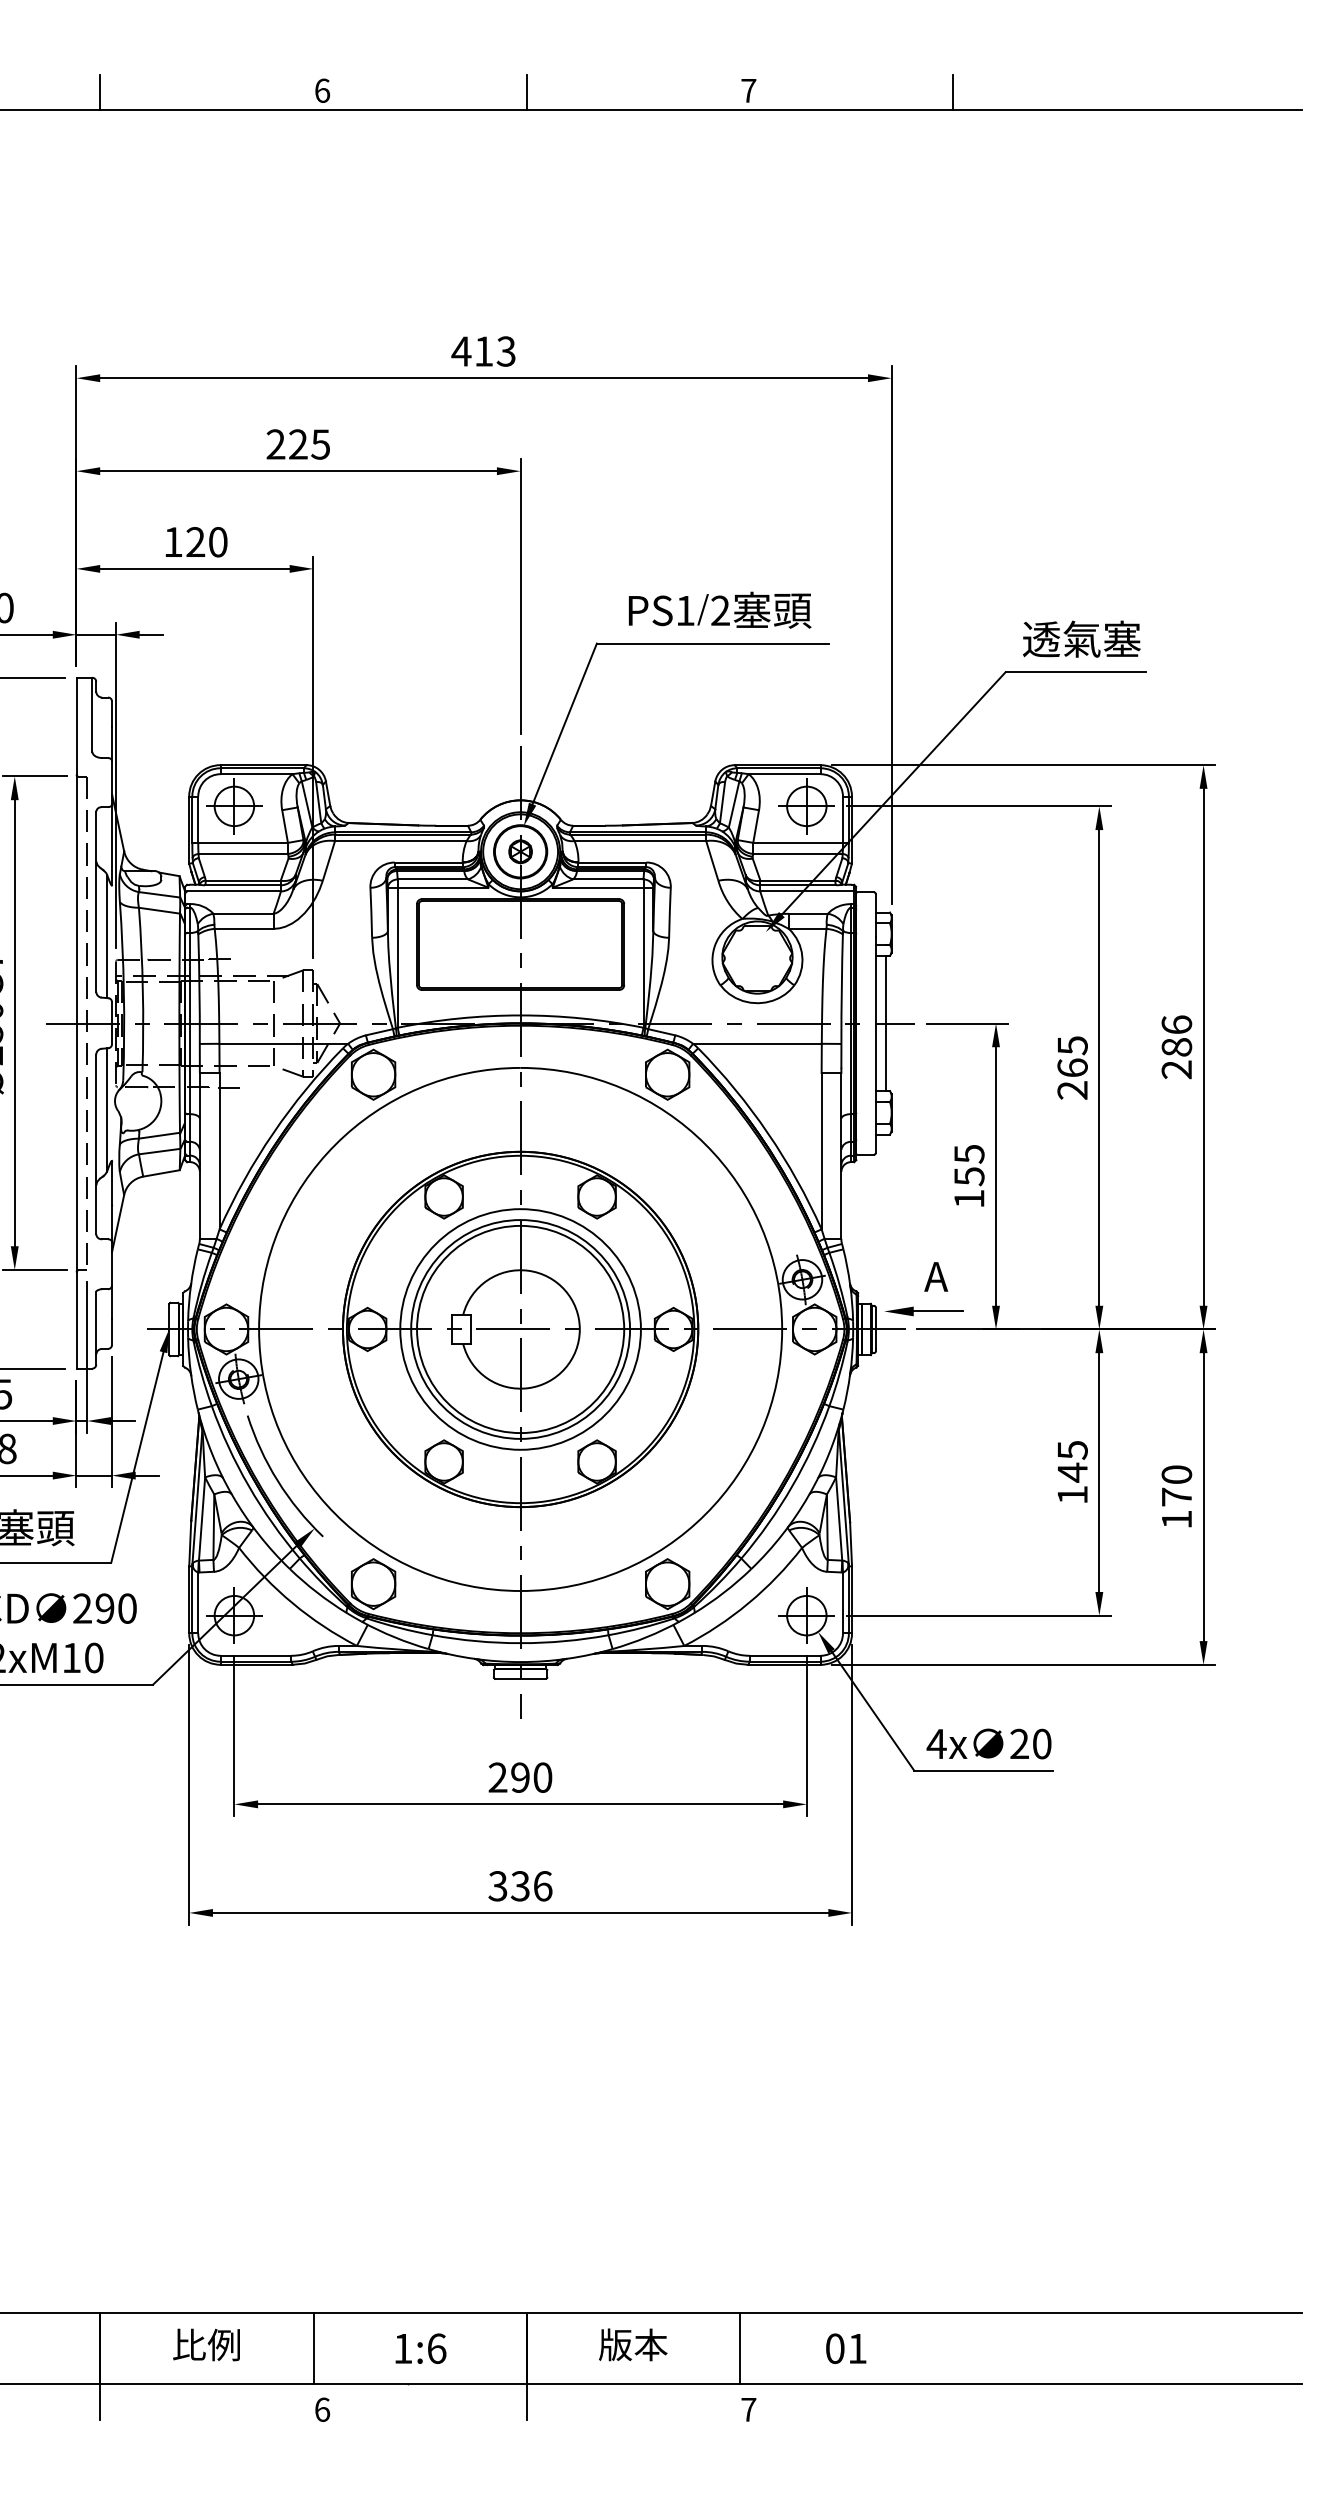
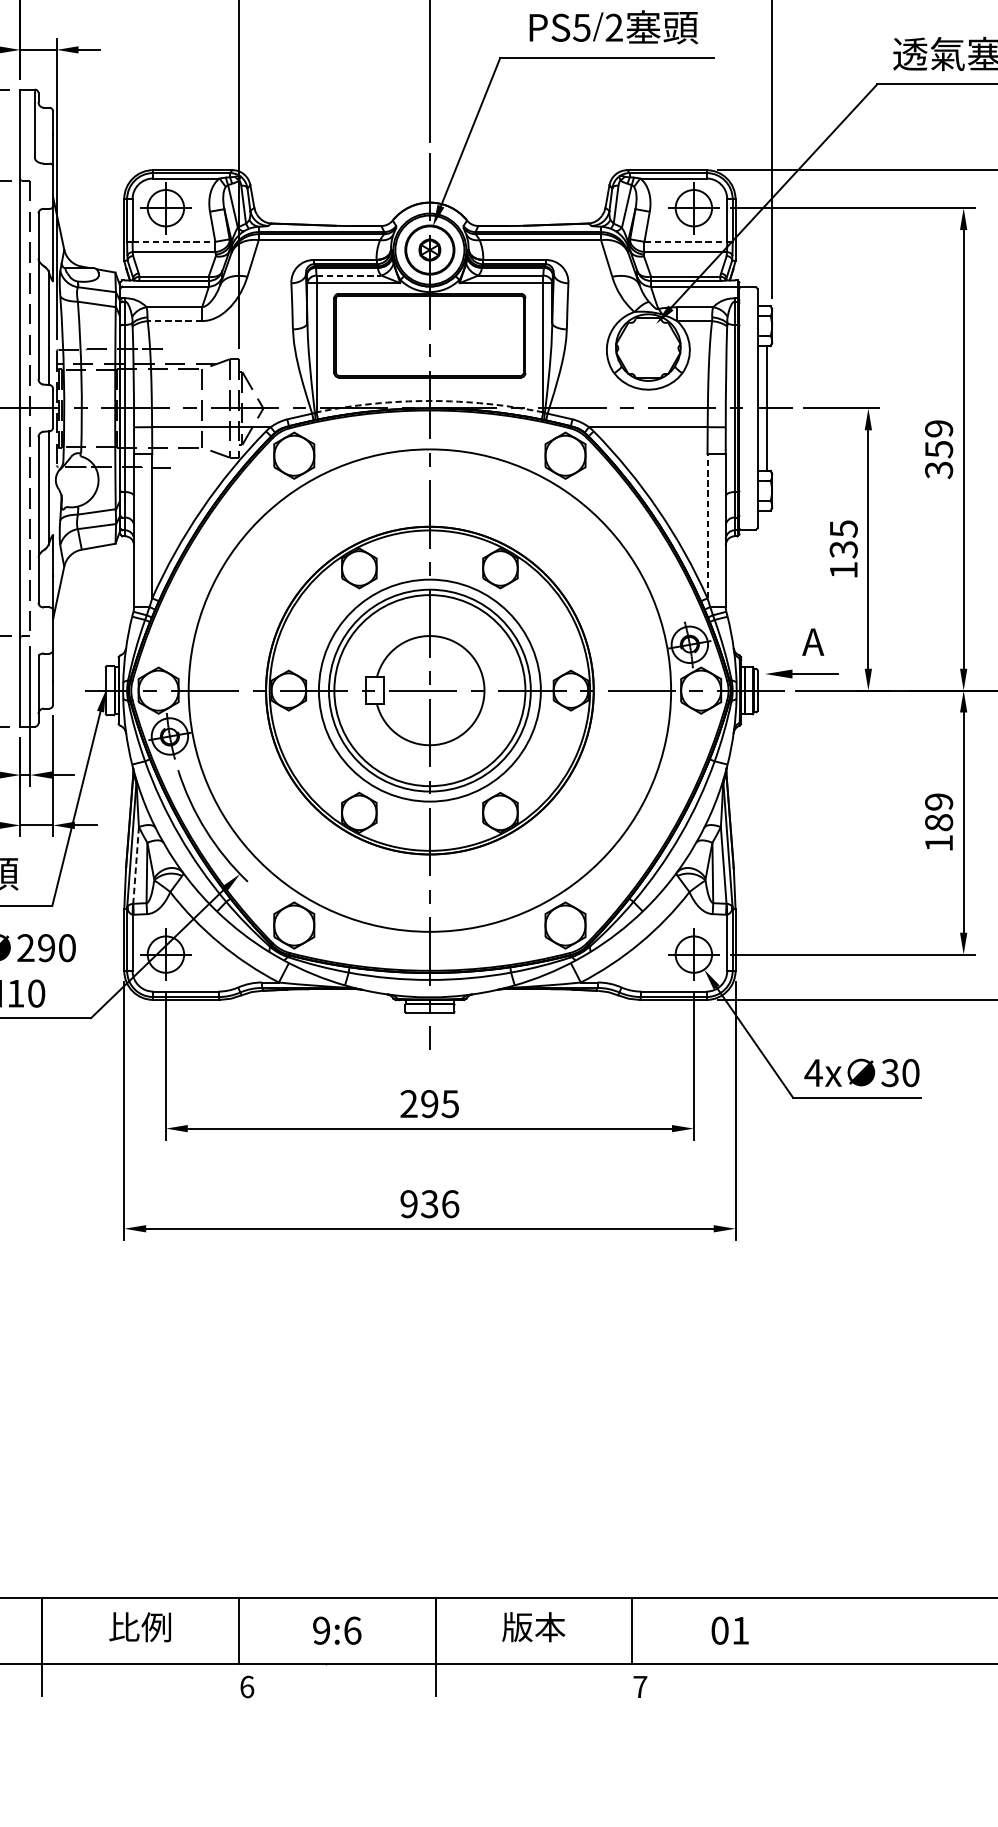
text: (684, 611) -> (581, 28), PS1 -> PS5
line: (243, 842) -> (174, 241), solid -> dashed
line: (798, 842) -> (686, 241), solid -> dashed
line: (433, 879) -> (349, 275), solid -> dashed
line: (243, 928) -> (174, 320), solid -> dashed
arc: (520, 1015) -> (429, 401), solid -> dashed
text: (1072, 1068) -> (938, 449), 265 -> 359
line: (821, 1150) -> (707, 525), solid -> dashed
text: (969, 1176) -> (843, 549), 155 -> 135
text: (1072, 1461) -> (938, 812), 145 -> 189
line: (202, 1519) -> (136, 865), solid -> dashed
text: (1019, 1744) -> (890, 1073), 20 -> 30
text: (542, 1777) -> (450, 1103), 290 -> 295
text: (497, 1886) -> (408, 1204), 336 -> 936
text: (403, 2348) -> (321, 1630), 1:6 -> 9:6

